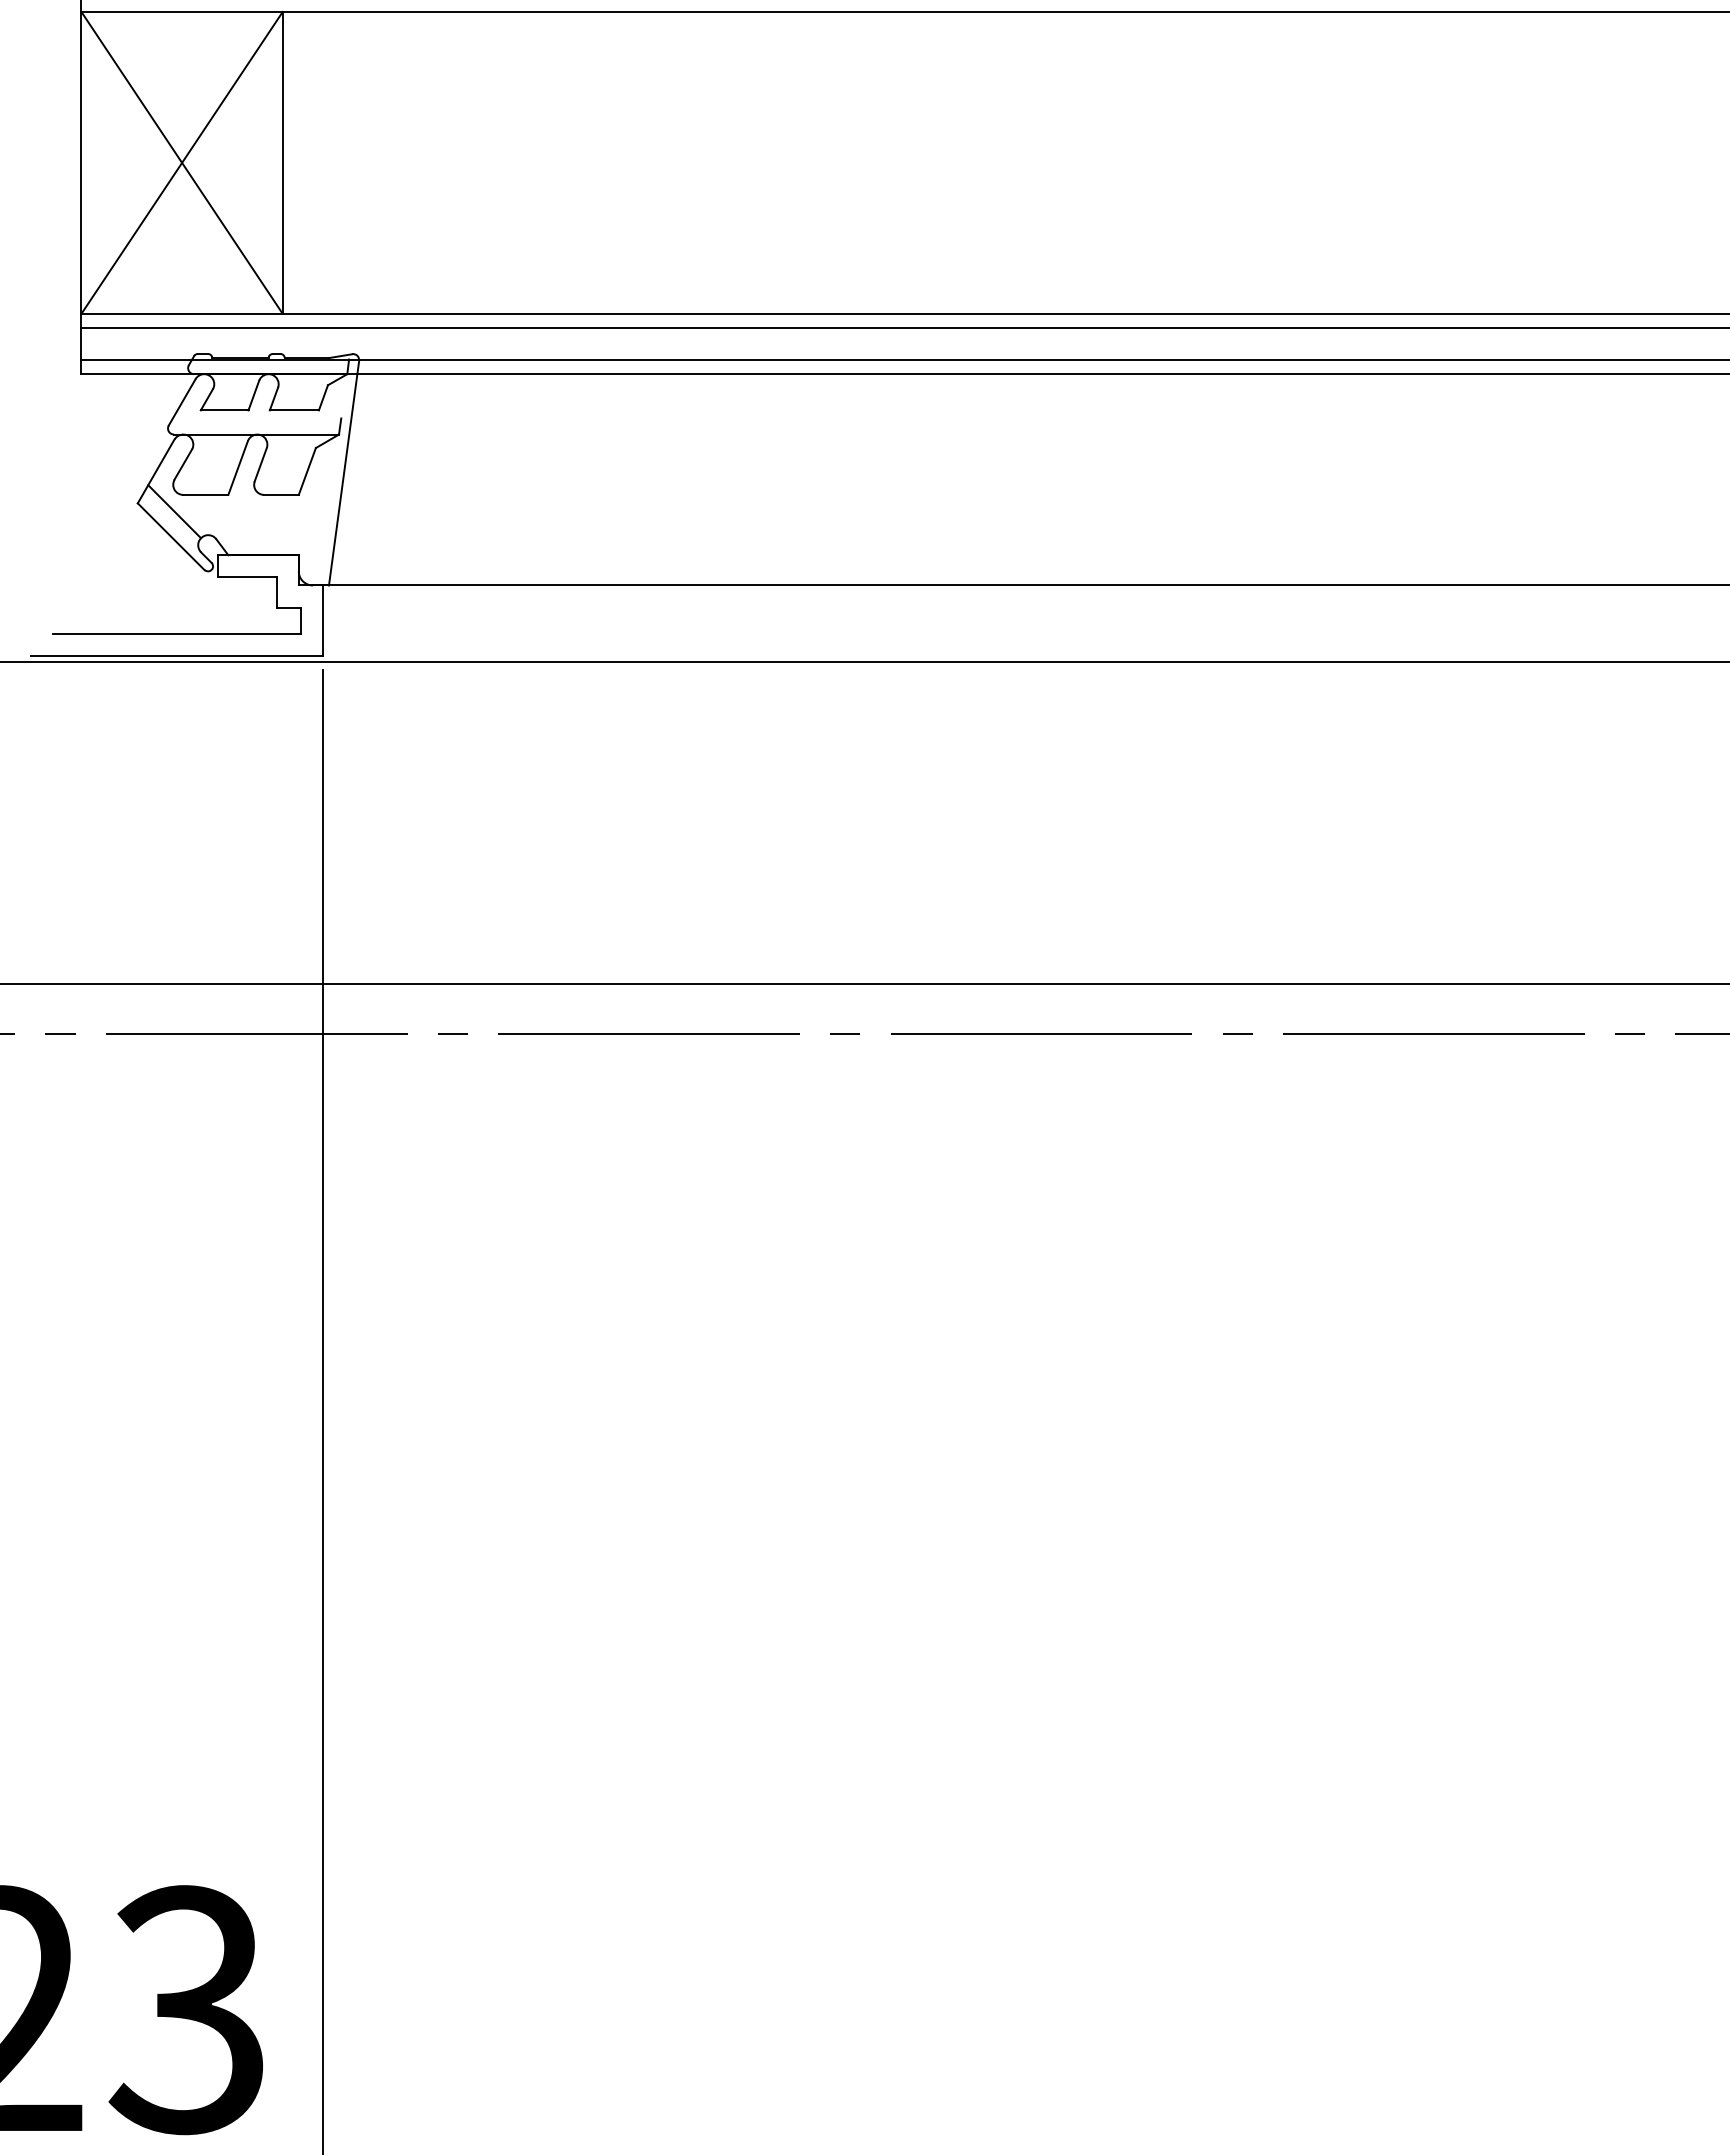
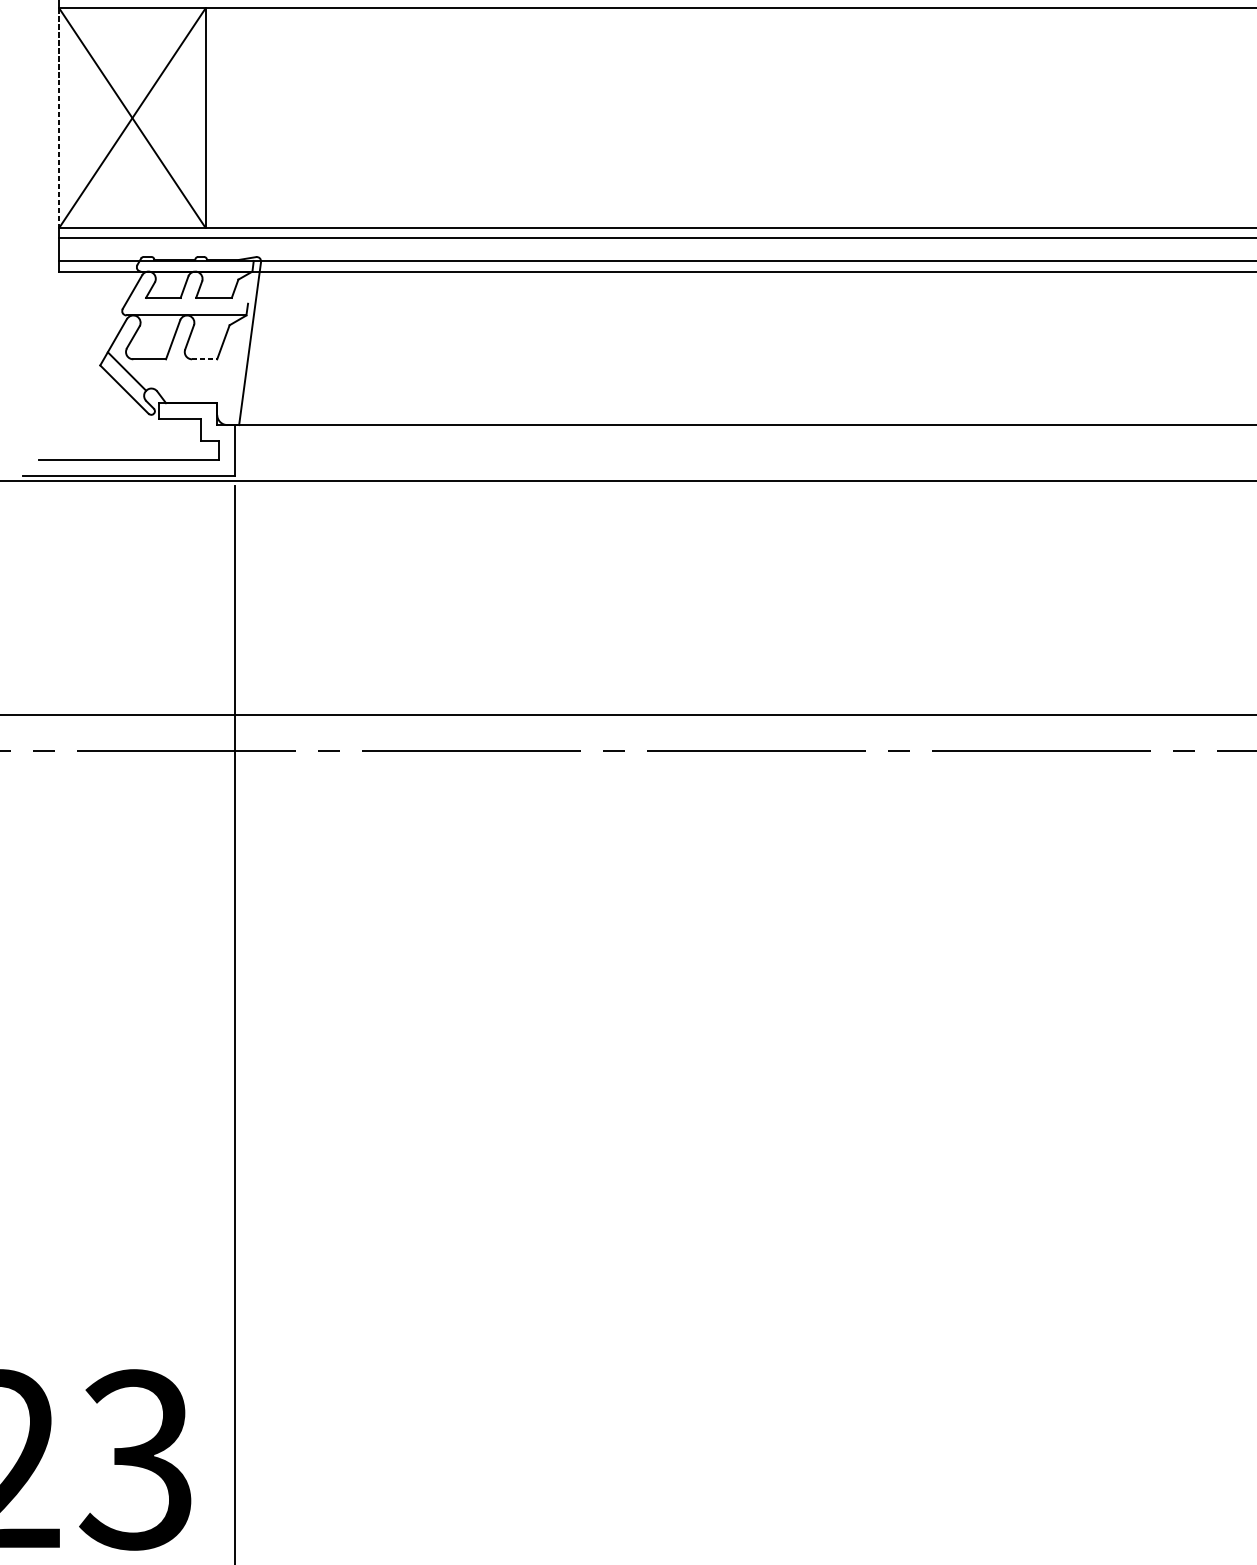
line: (81, 162) -> (59, 117), solid -> dashed
line: (282, 494) -> (205, 359), solid -> dashed

